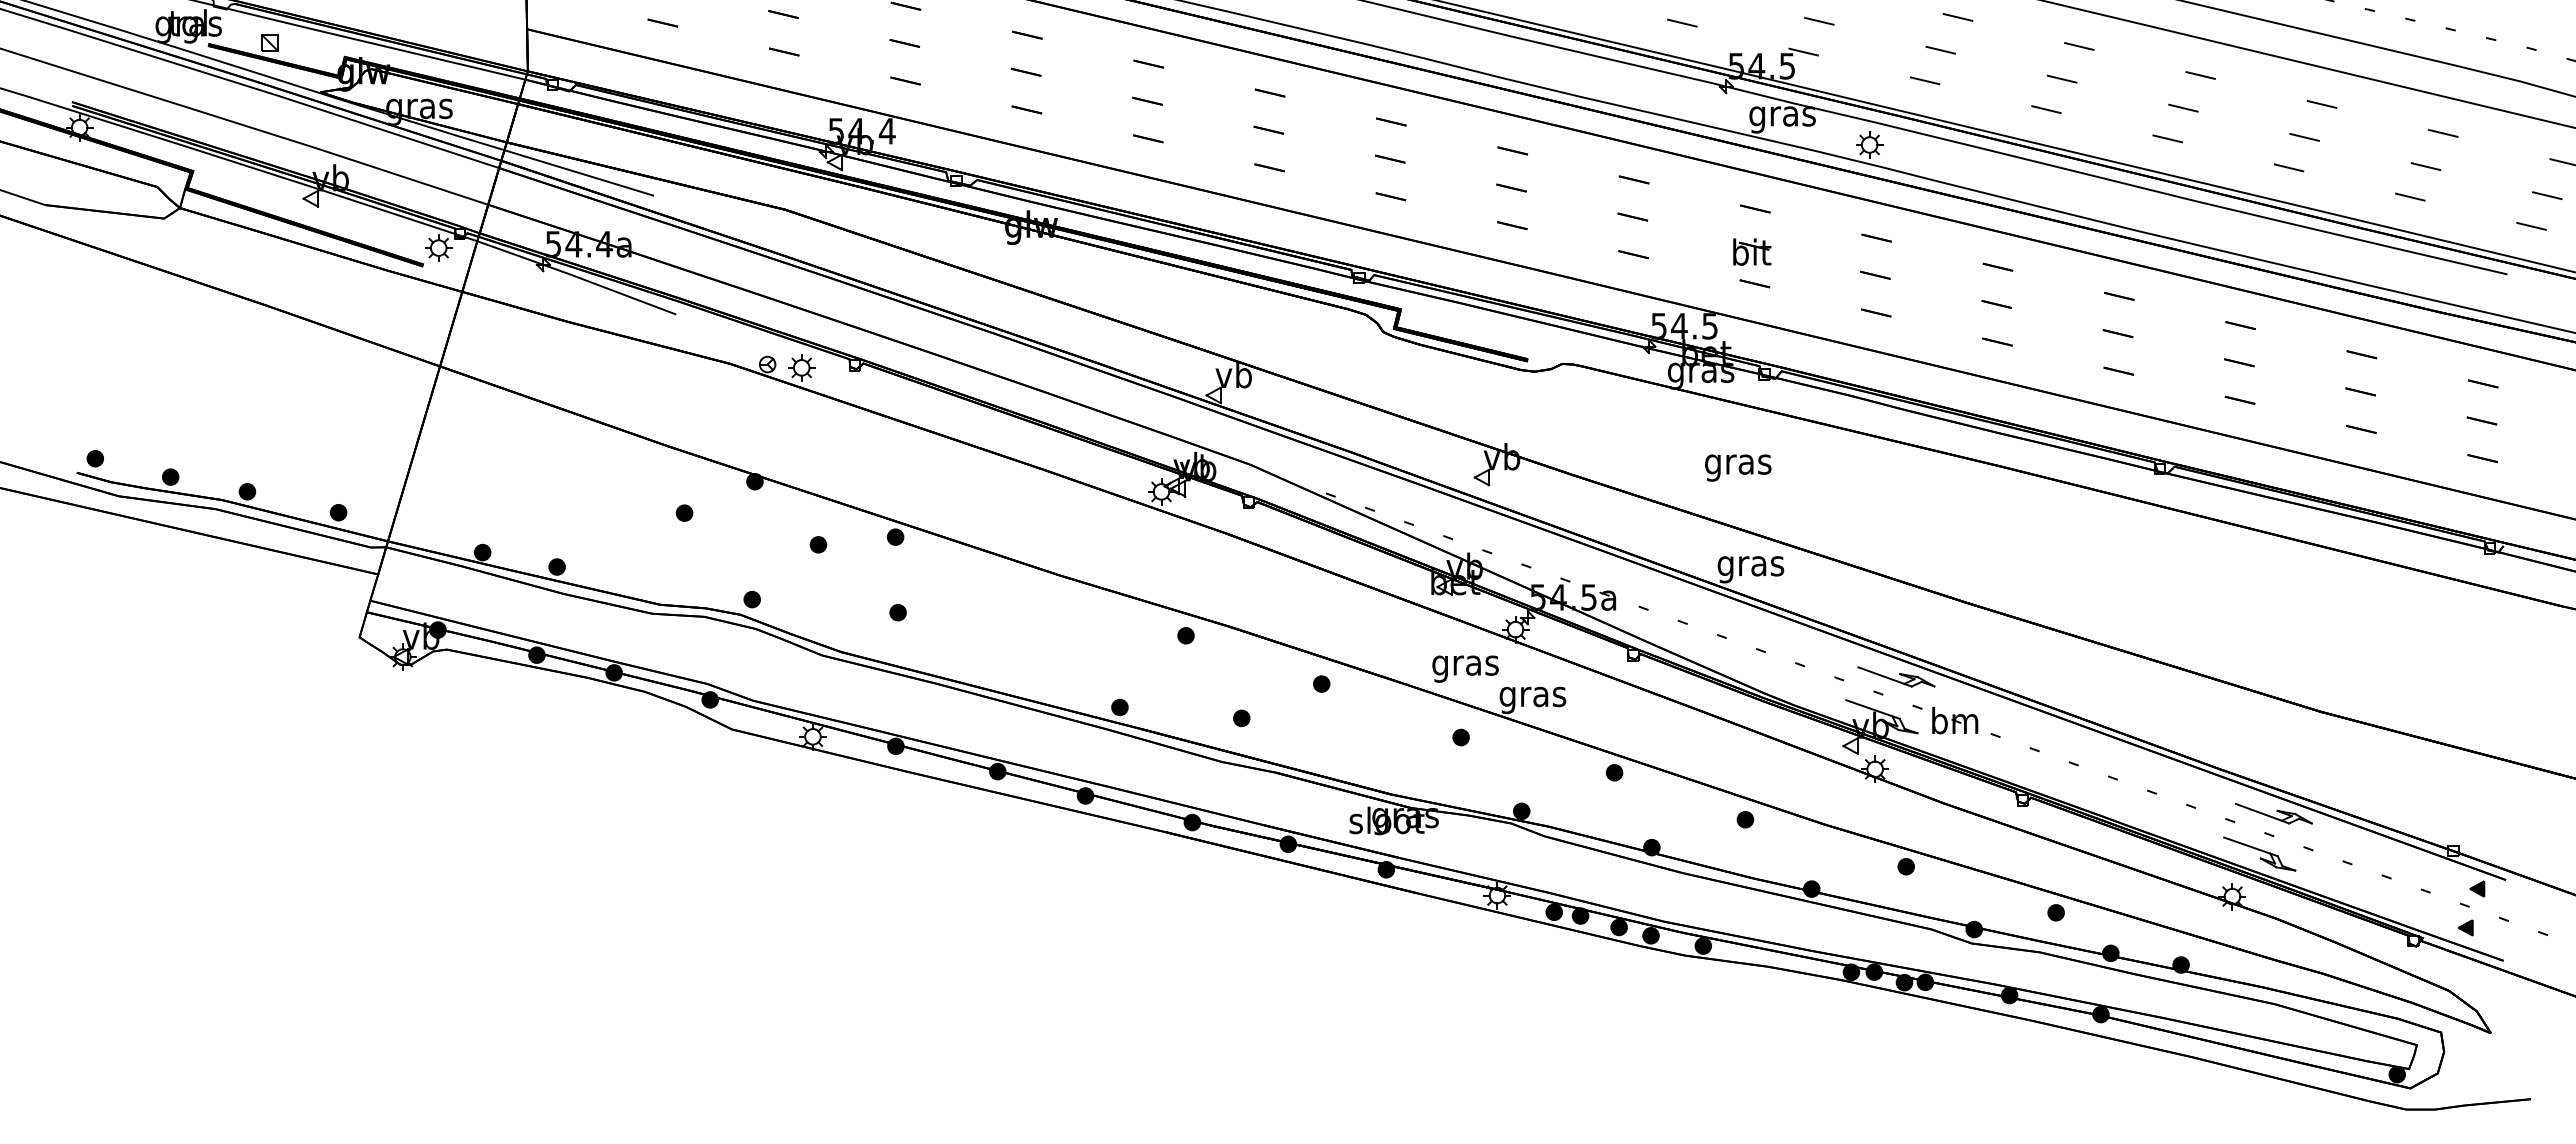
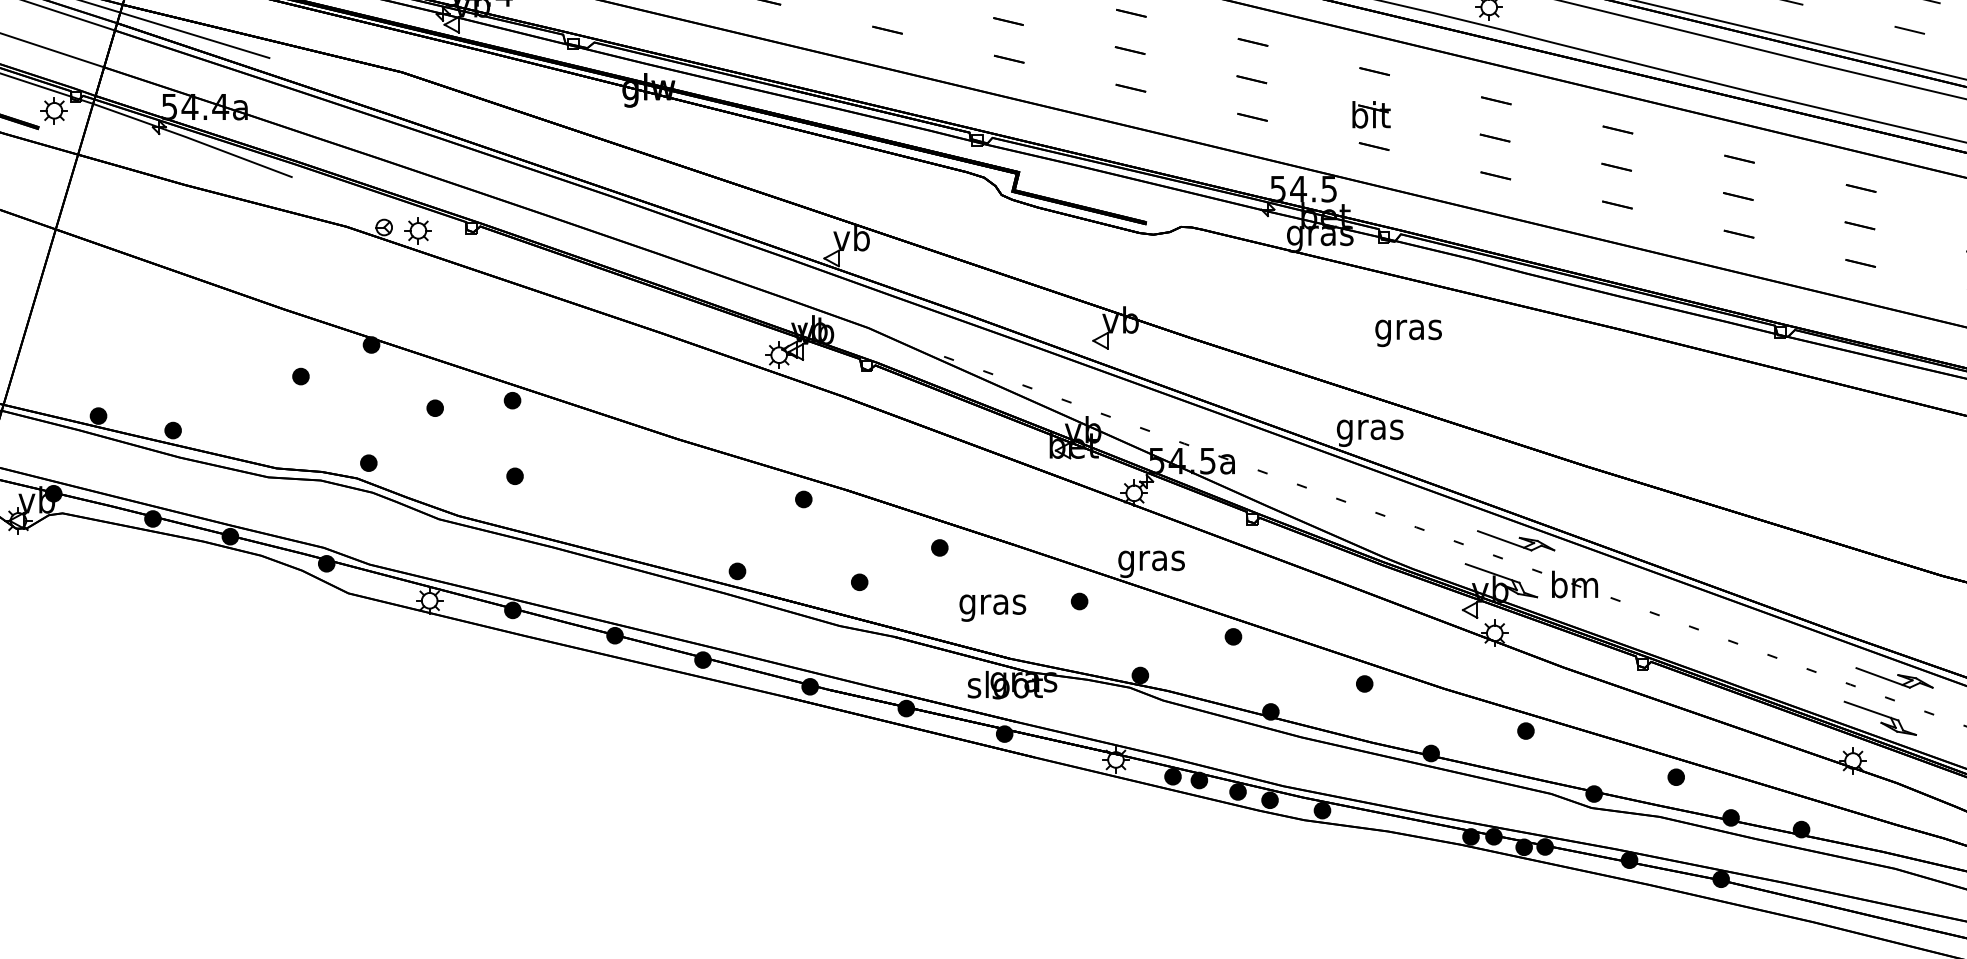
text: (1738, 467) -> (1408, 332), moved
text: (1465, 668) -> (992, 607), moved

